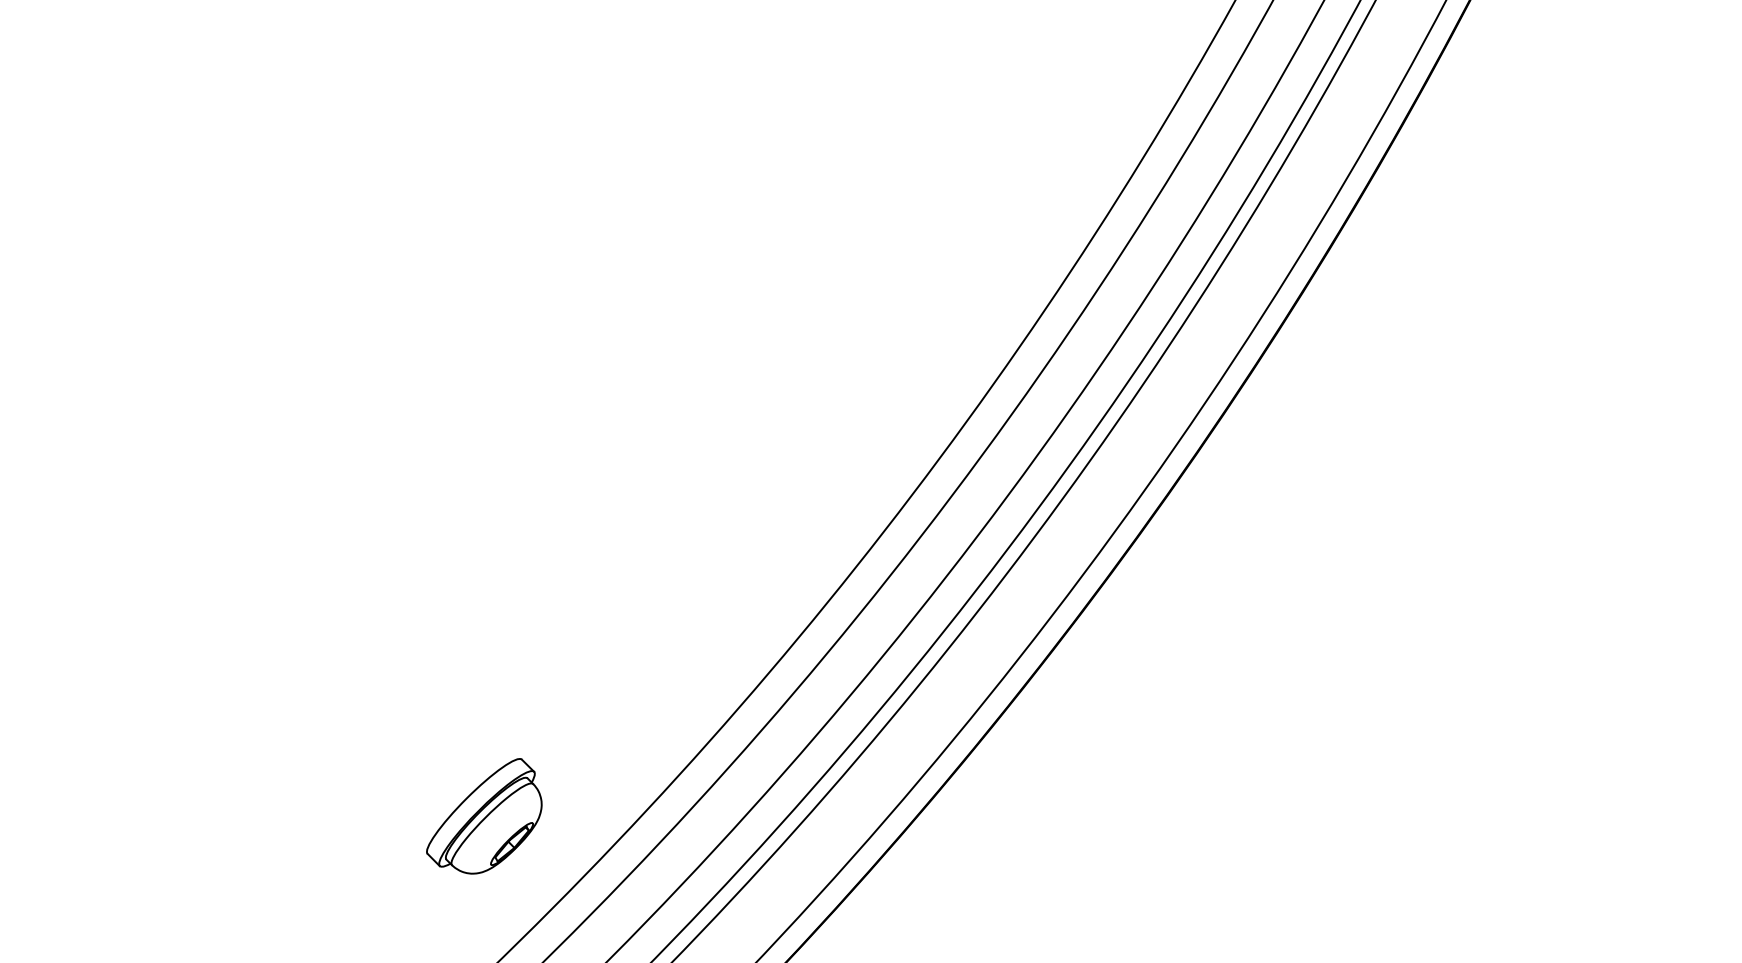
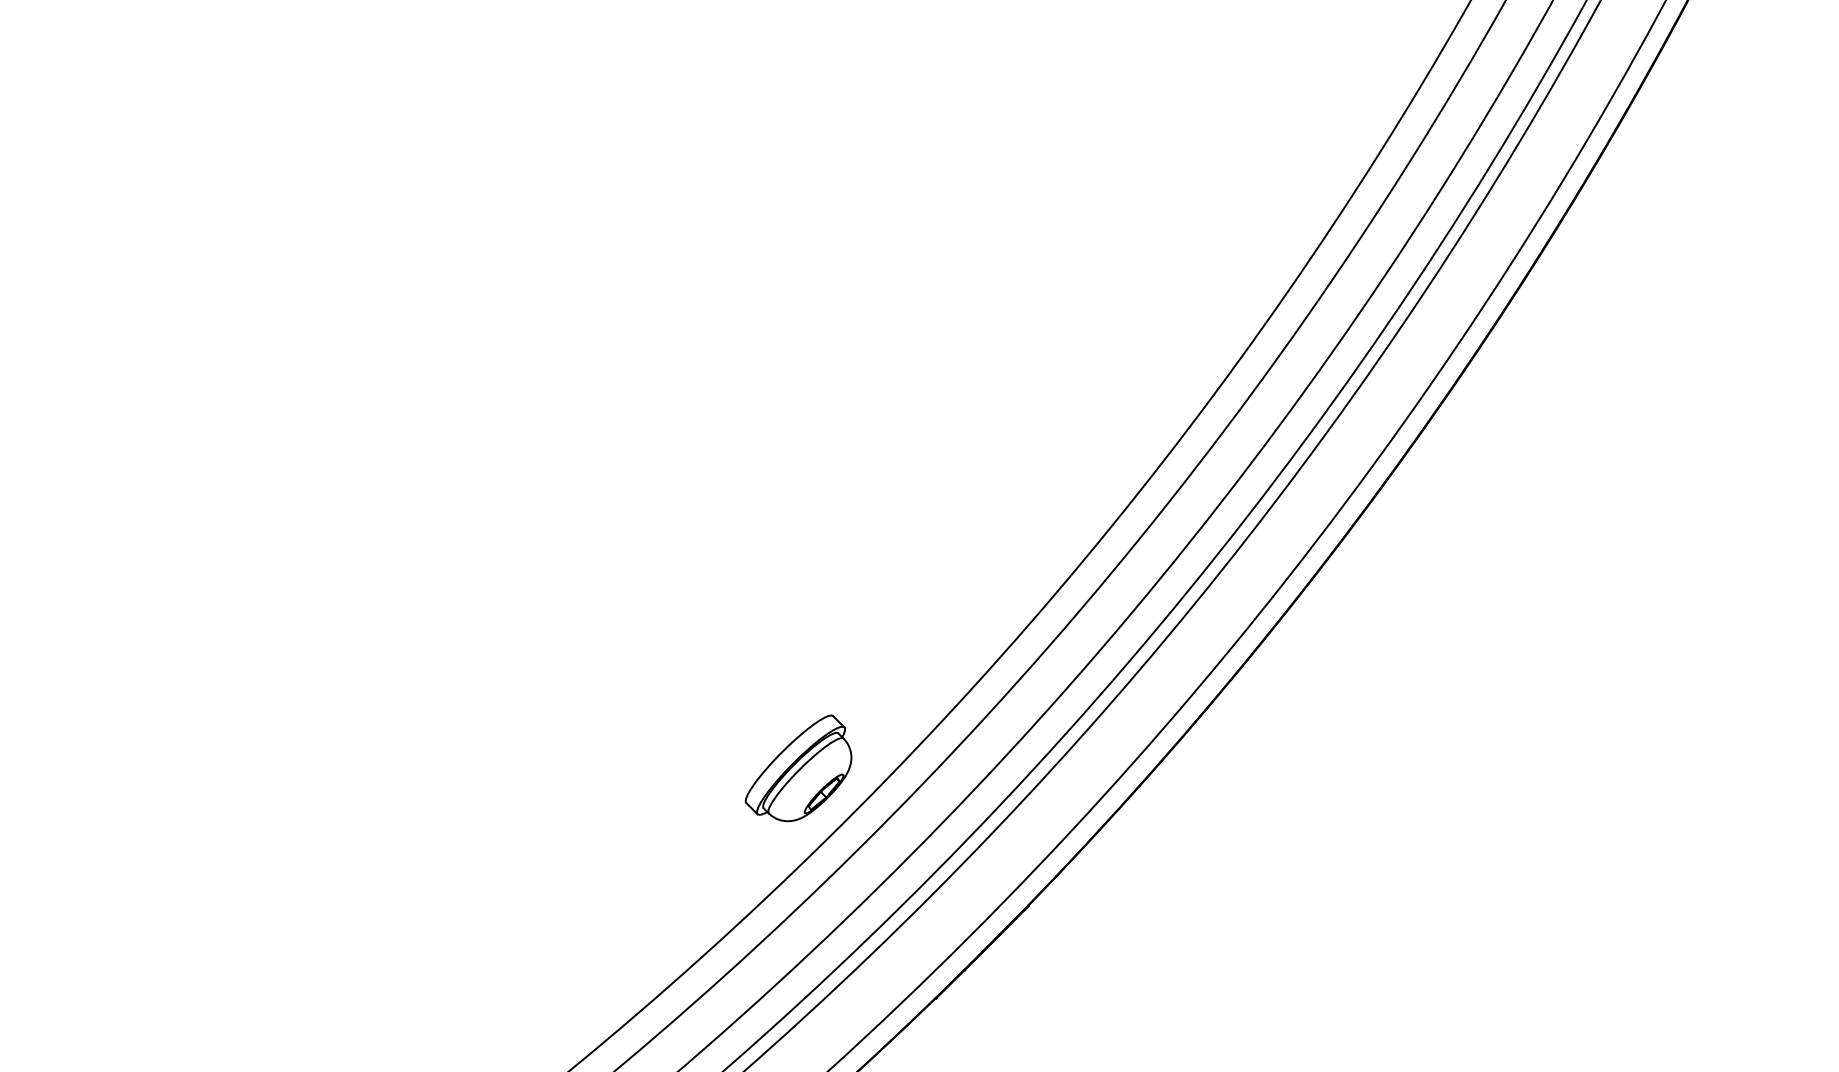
part: (484, 816) -> (798, 768), moved

